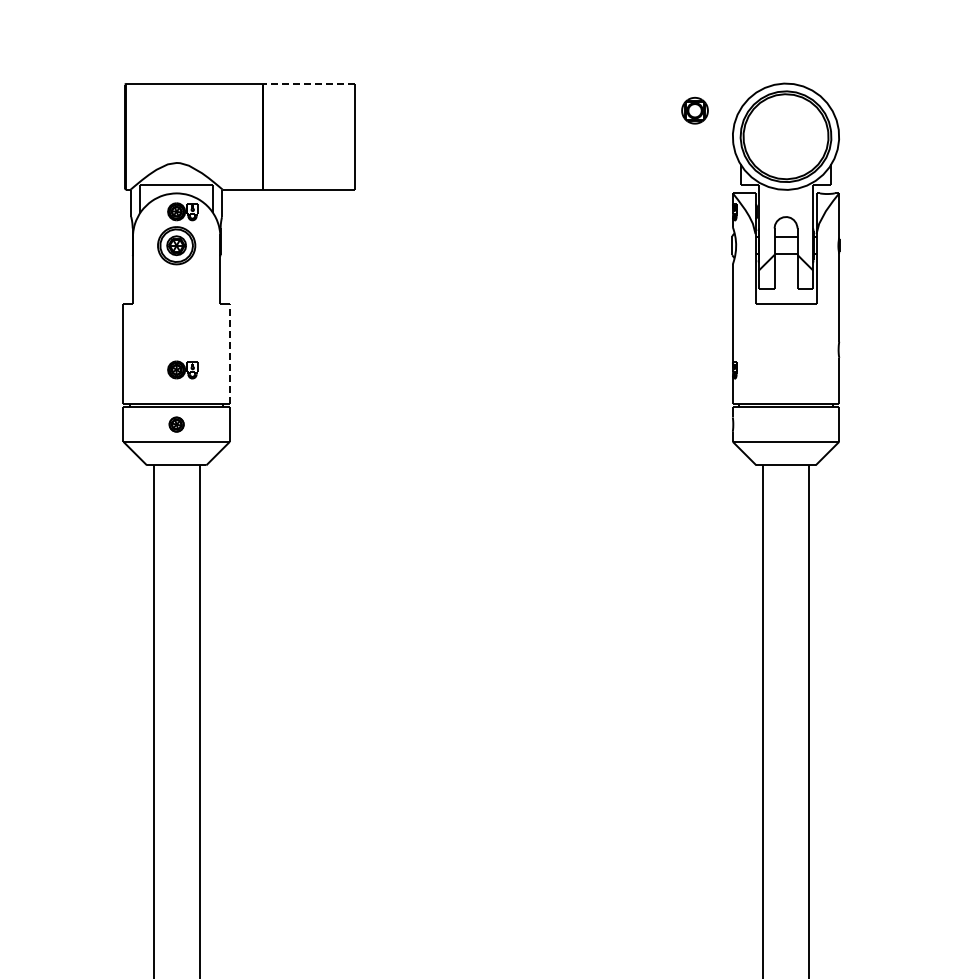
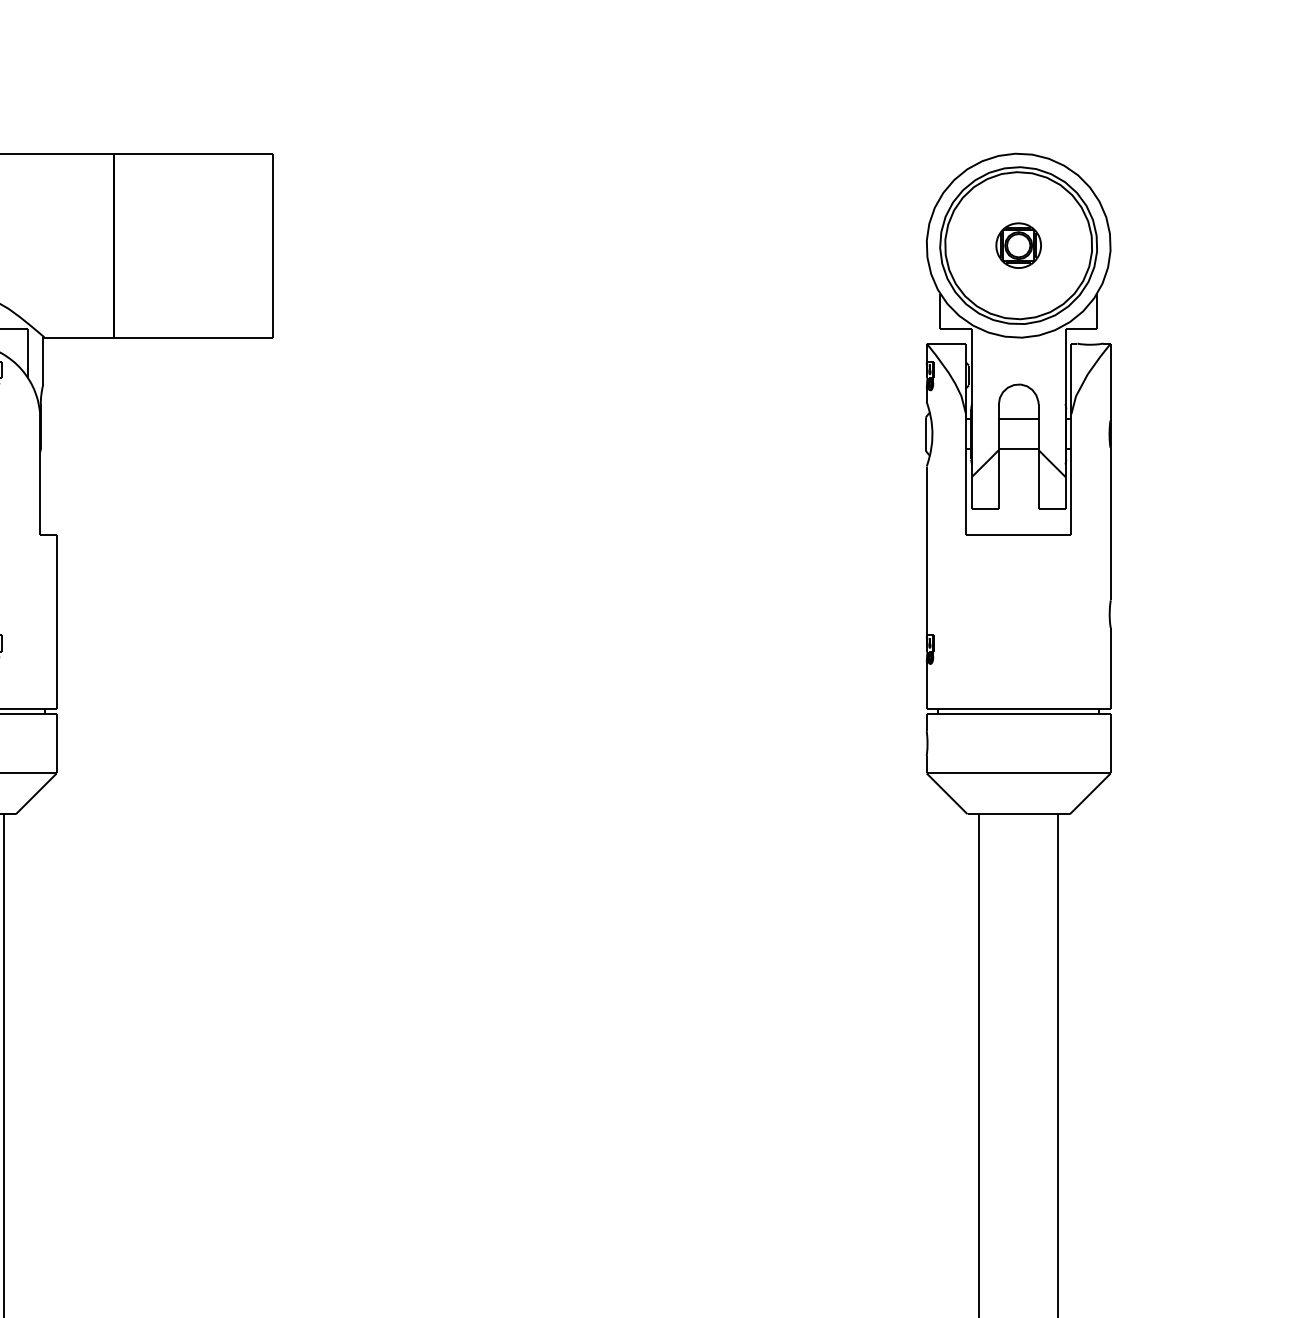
line: (308, 83) -> (192, 153), dashed -> solid
part: (694, 110) -> (1017, 245), moved
line: (229, 353) -> (56, 620), dashed -> solid

